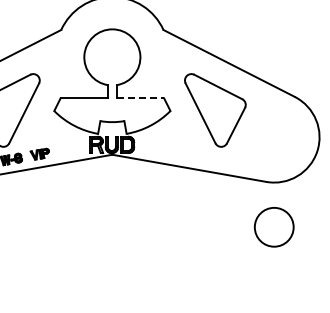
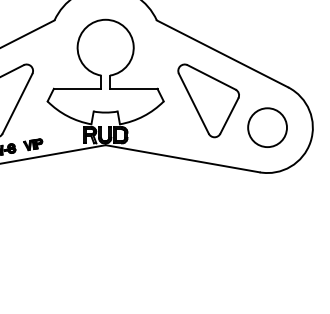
line: (140, 98) -> (133, 88), dashed -> solid
circle: (274, 227) -> (267, 127), moved

